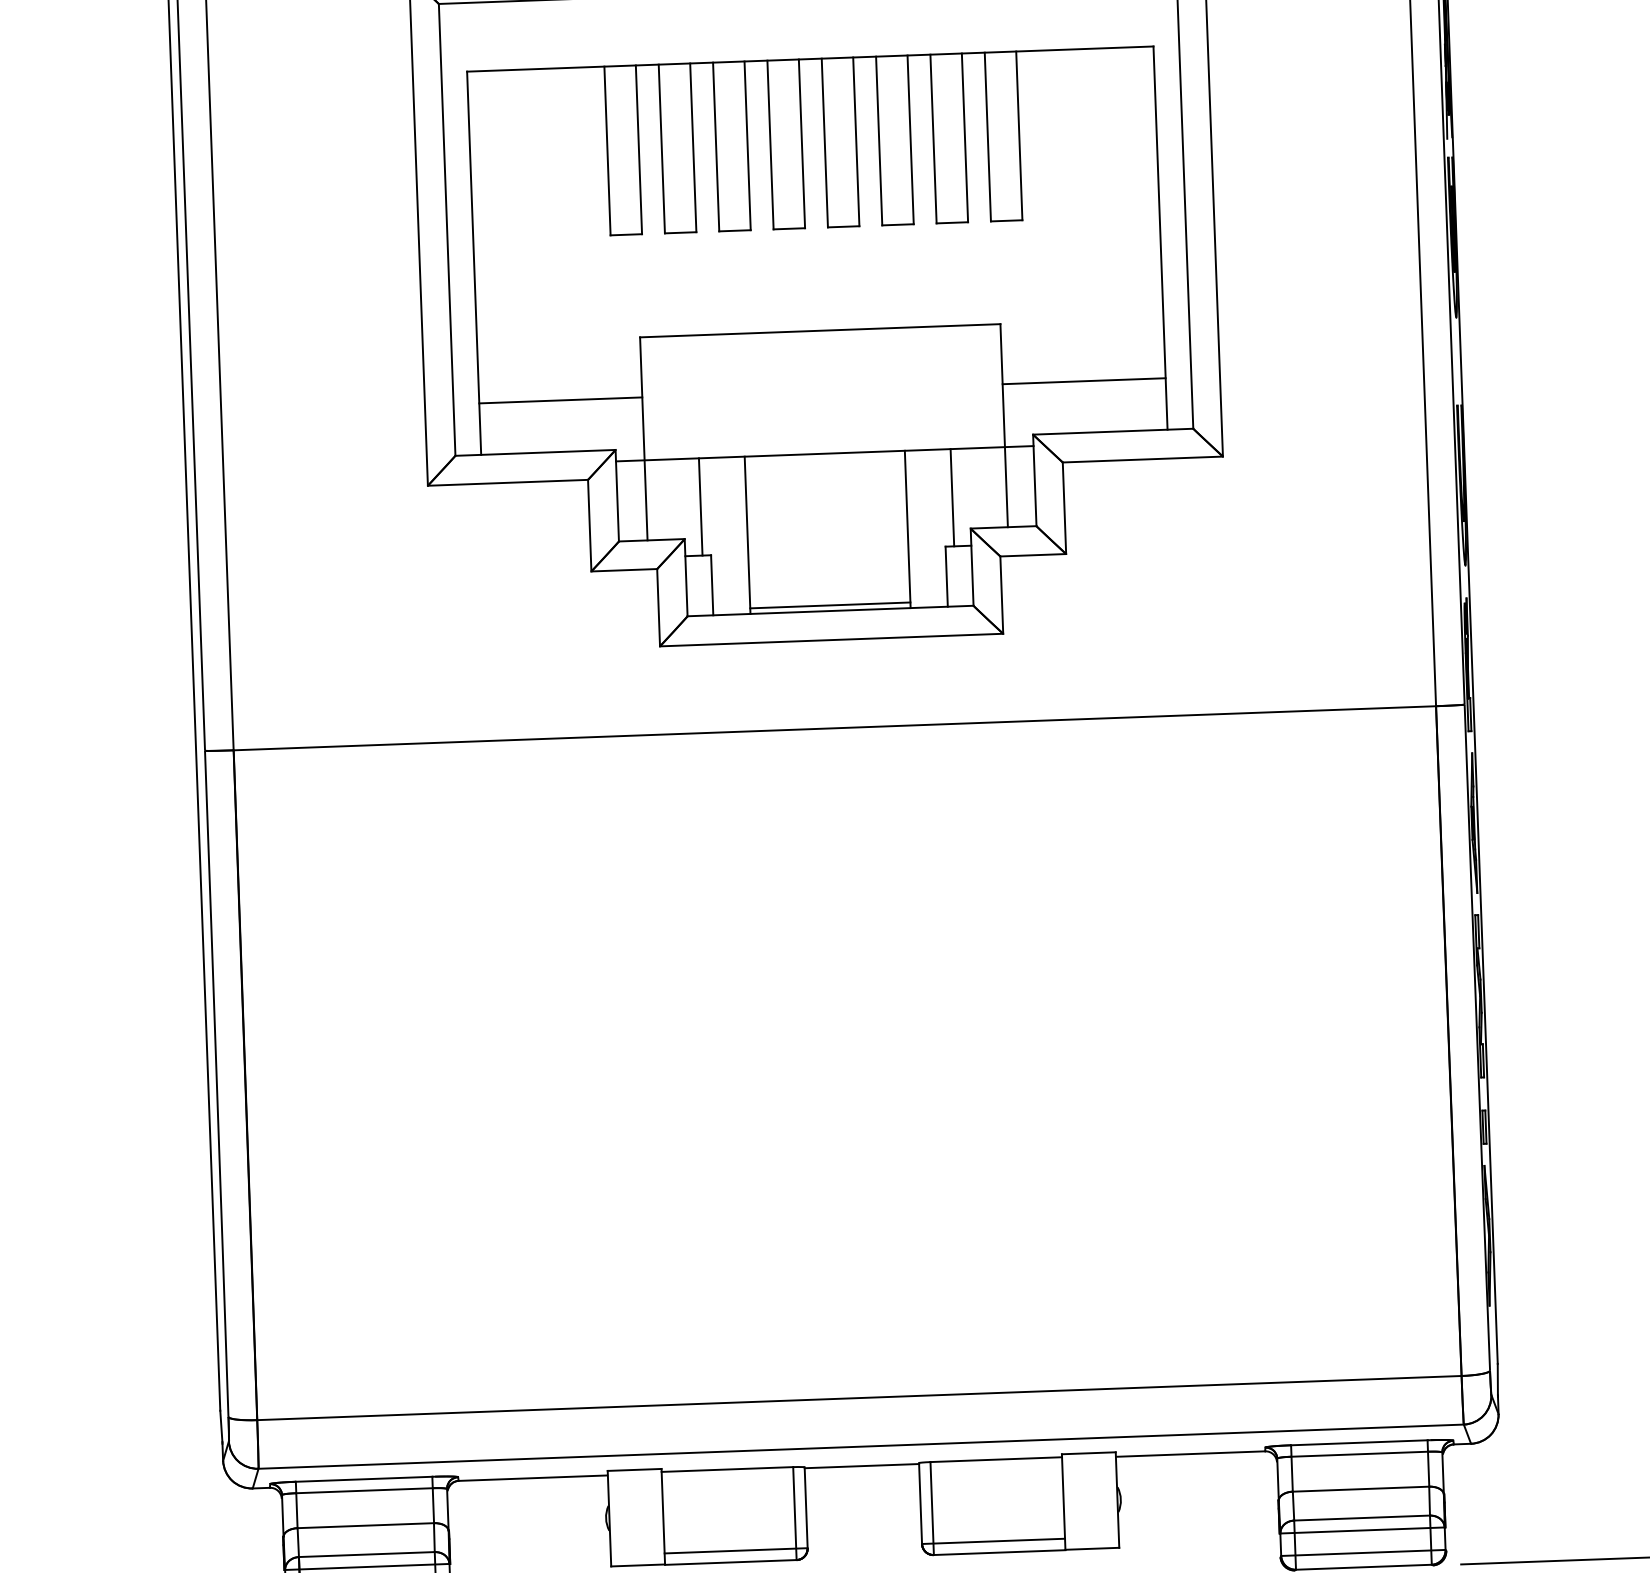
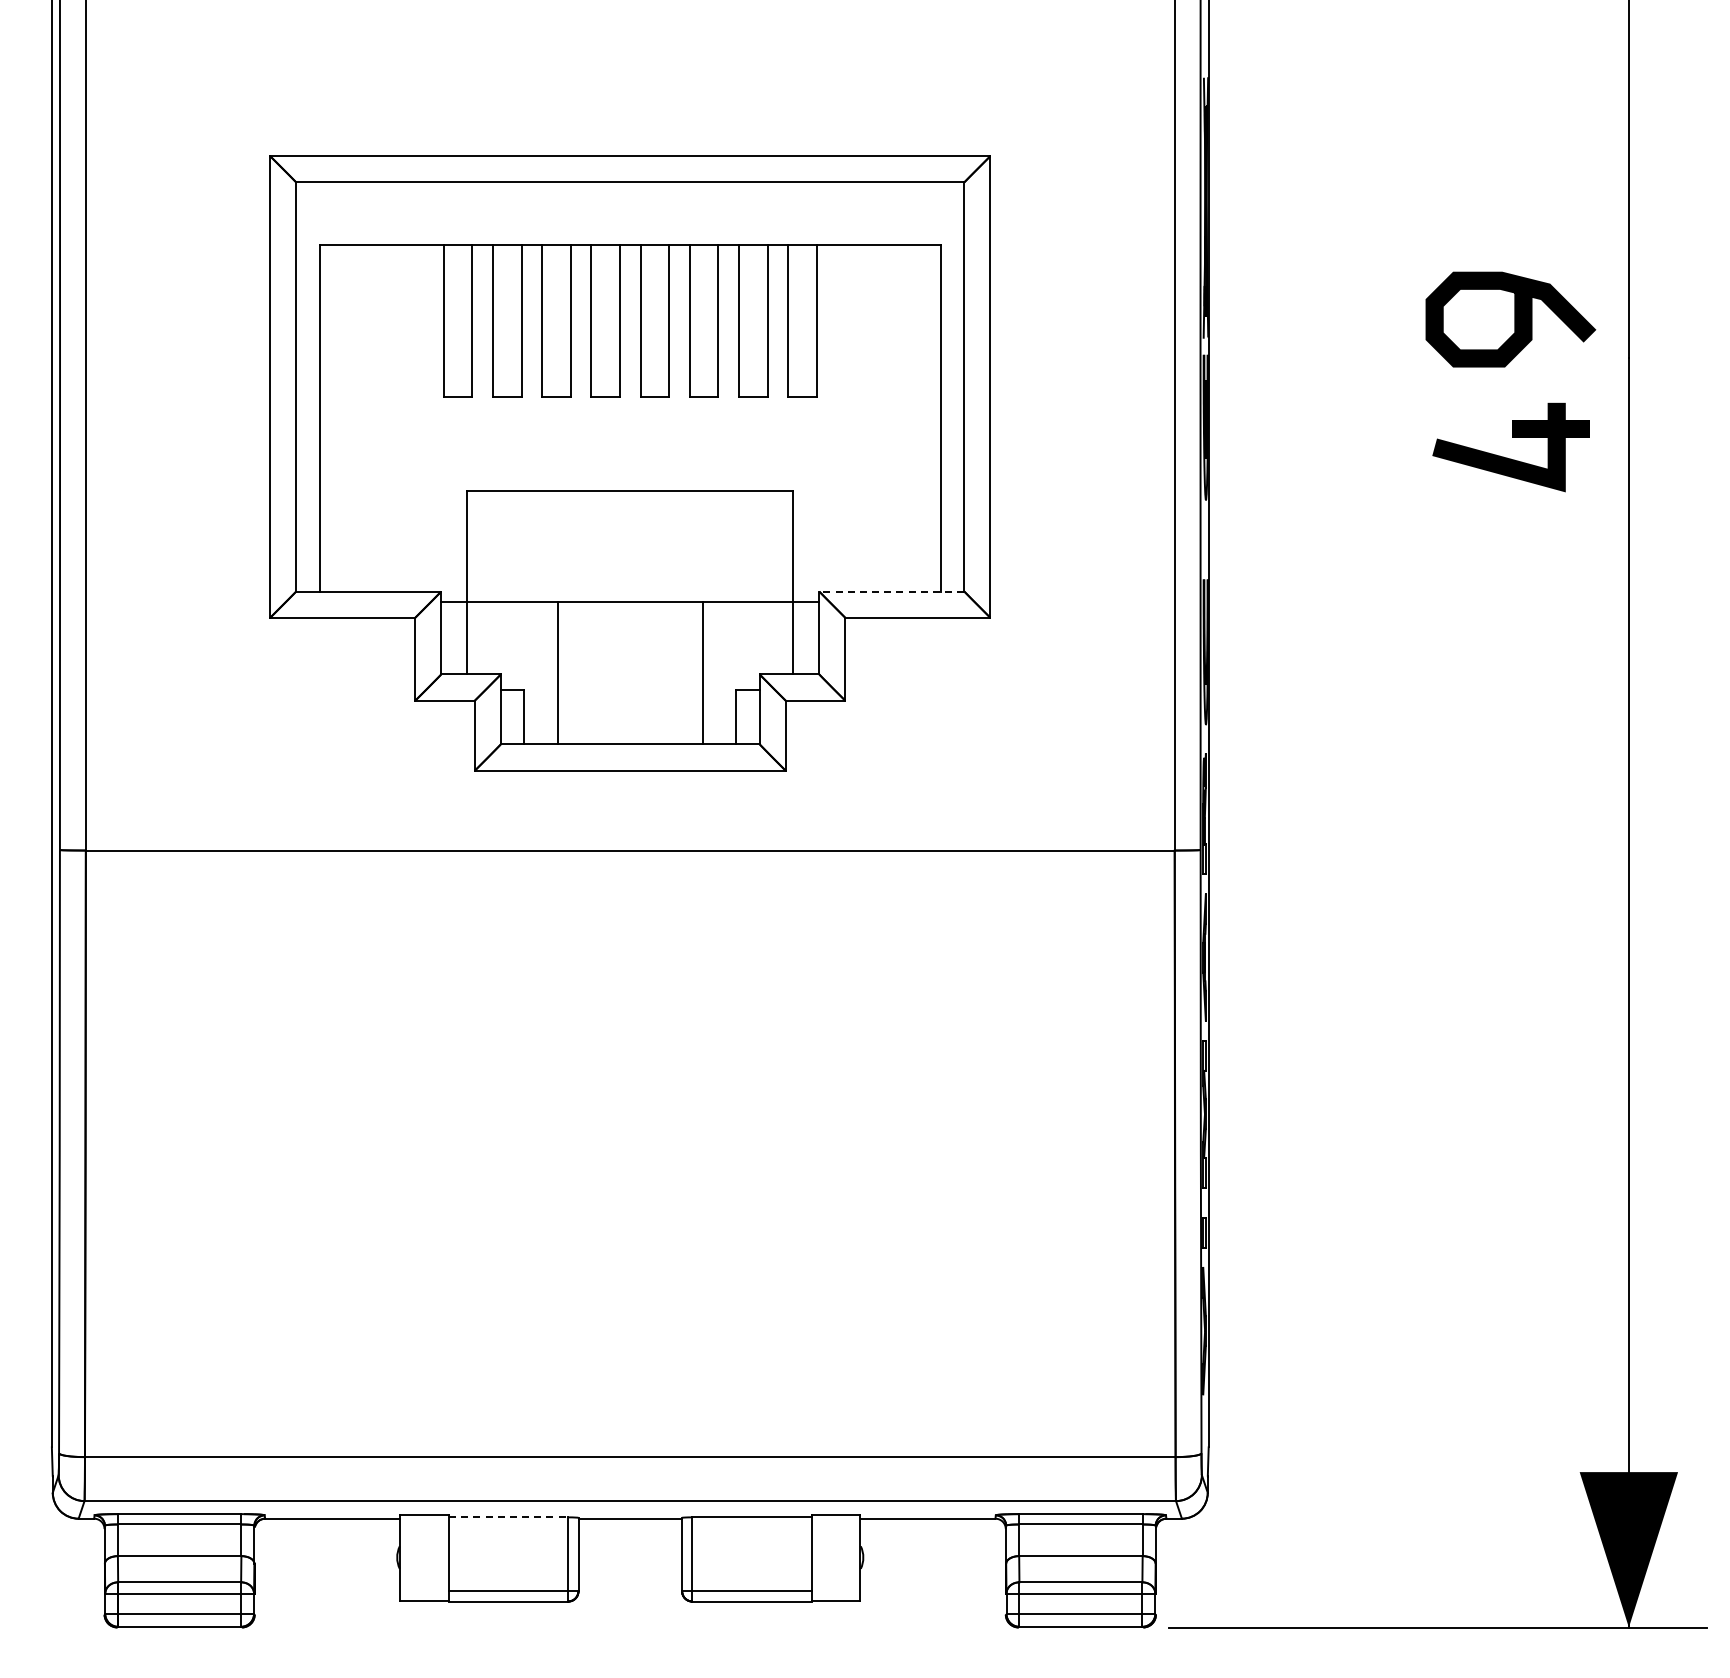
line: (1084, 380) -> (867, 544), removed
line: (560, 399) -> (393, 544), removed
line: (1112, 431) -> (891, 591), solid -> dashed
line: (952, 497) -> (744, 645), removed
line: (700, 506) -> (516, 645), removed
line: (829, 605) -> (629, 739), removed
line: (727, 1469) -> (508, 1517), solid -> dashed

